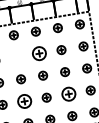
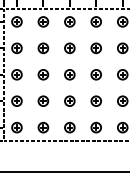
part: (39, 53) -> (69, 48), size x0.62
part: (17, 57) -> (43, 48), added
part: (67, 93) -> (95, 100), size x0.62
part: (24, 100) -> (43, 100), size x0.62

